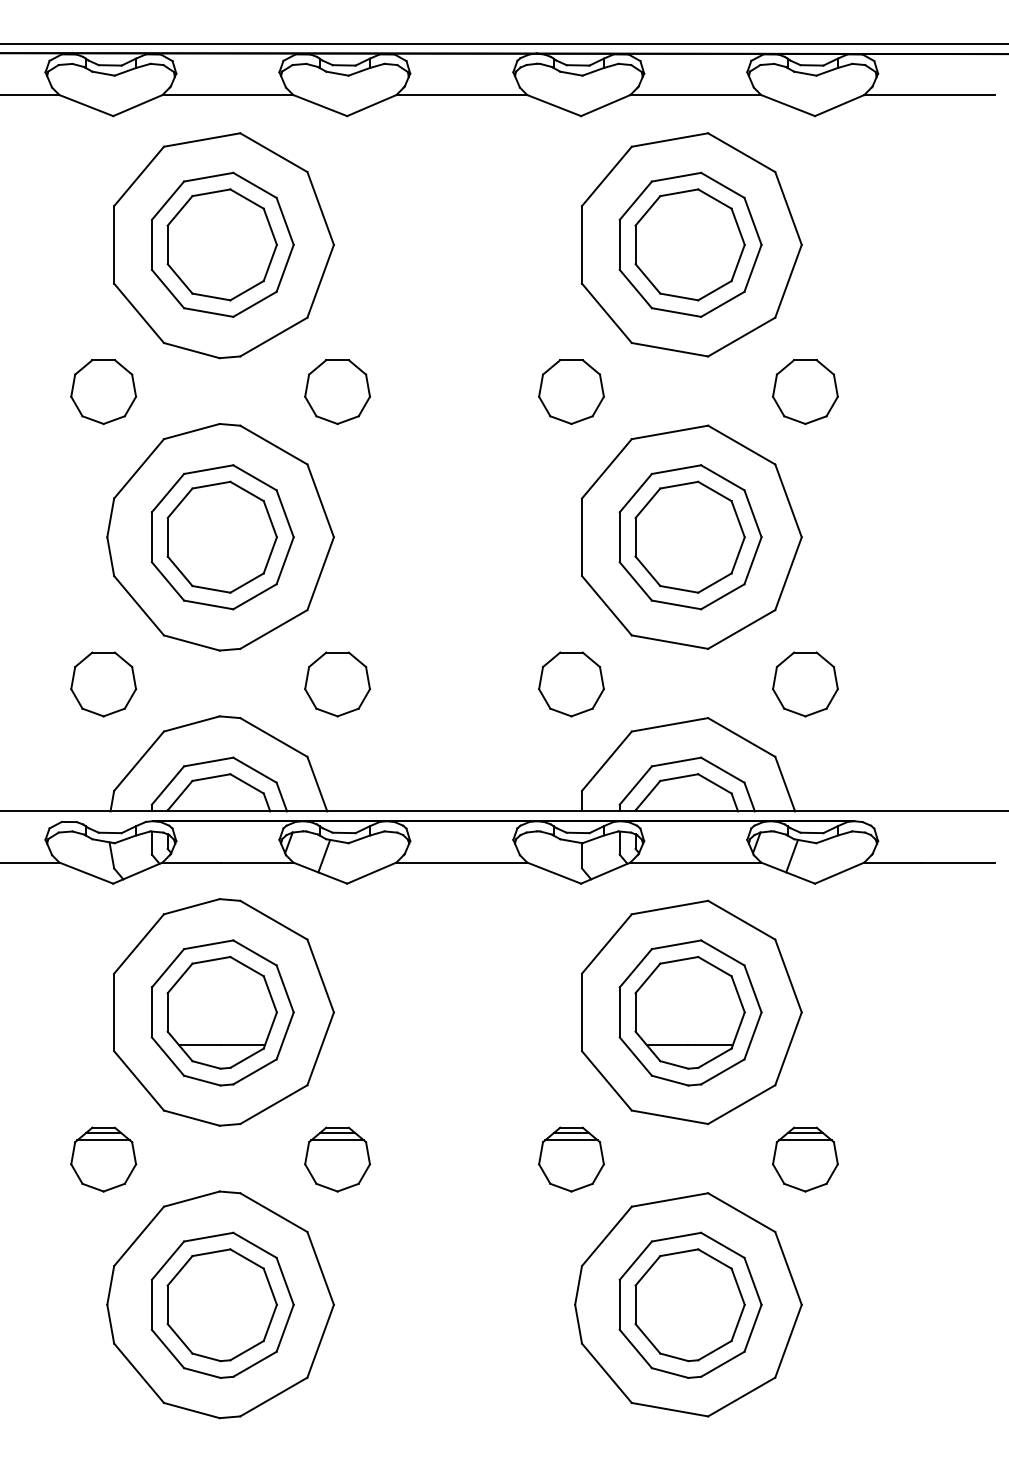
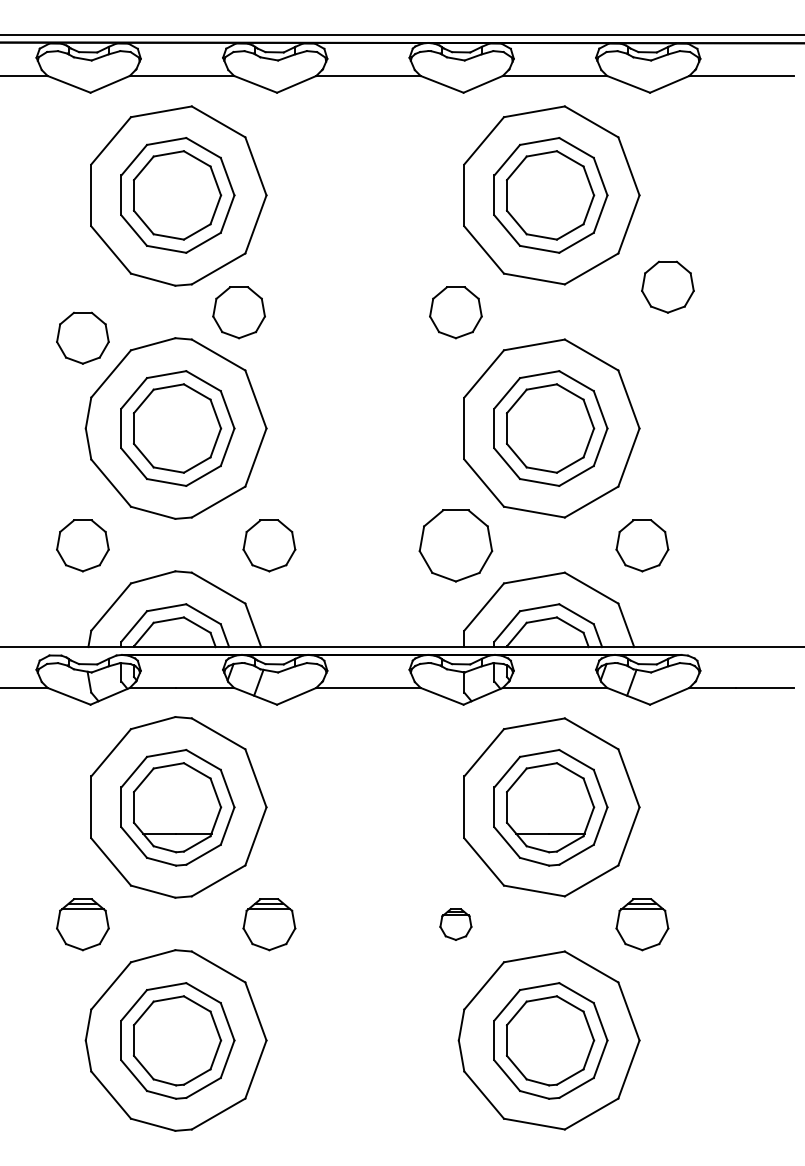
part: (103, 391) -> (82, 337), moved
part: (337, 391) -> (239, 312), moved
part: (805, 391) -> (668, 286), moved
part: (571, 684) -> (455, 545), size x1.4
part: (571, 1159) -> (455, 924), size x0.6

